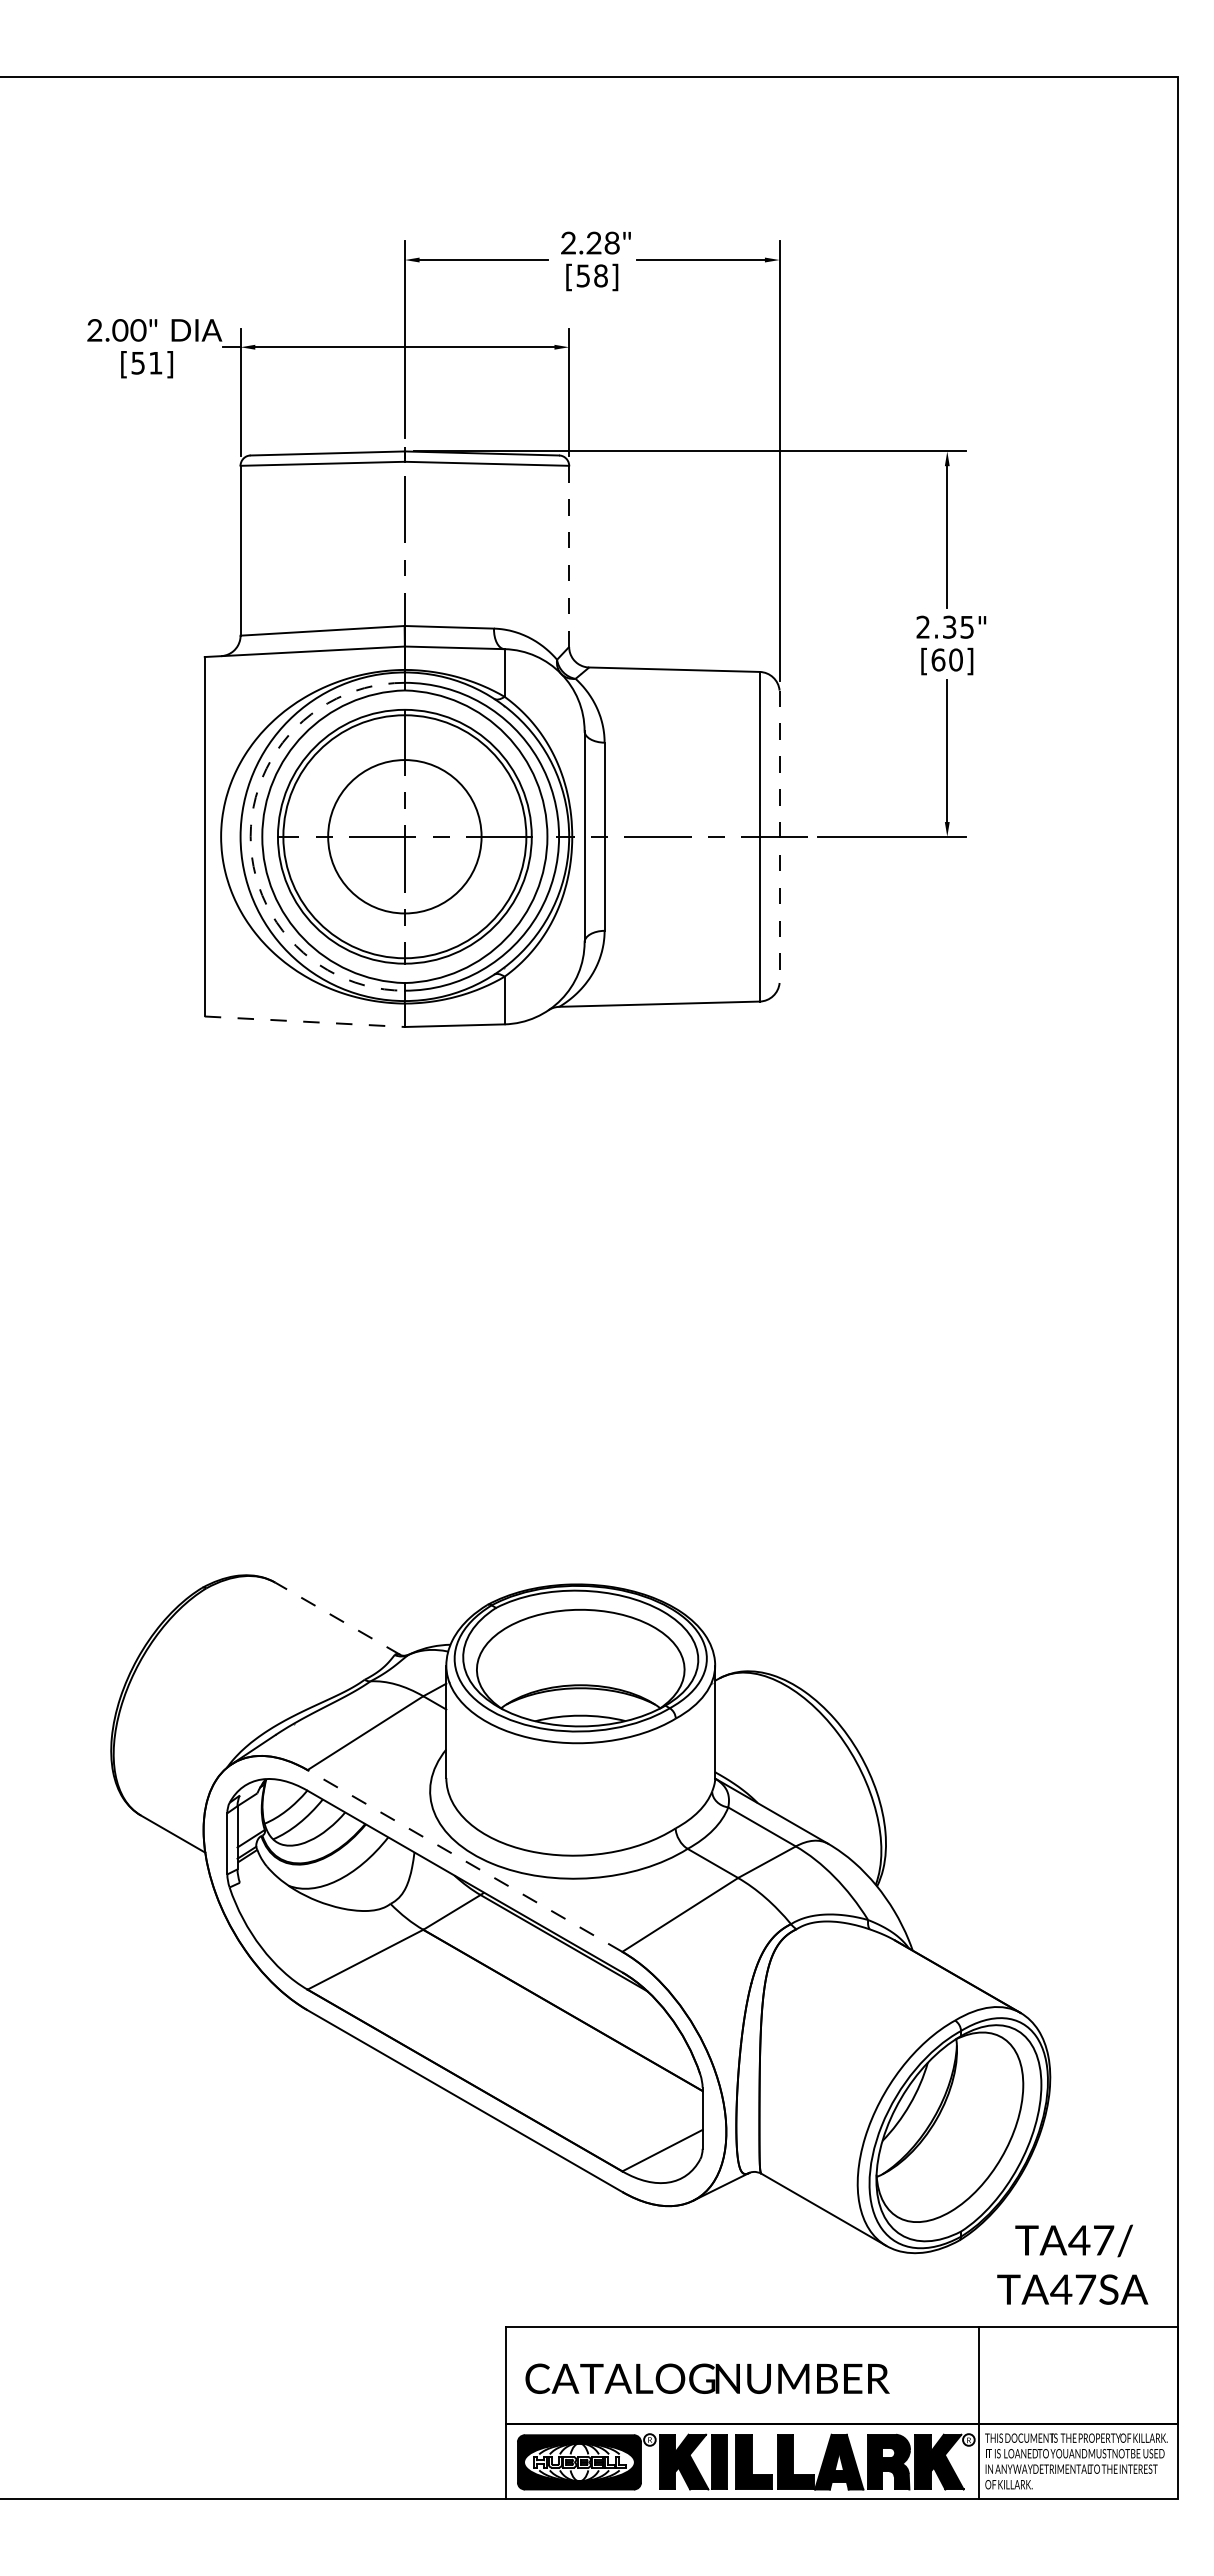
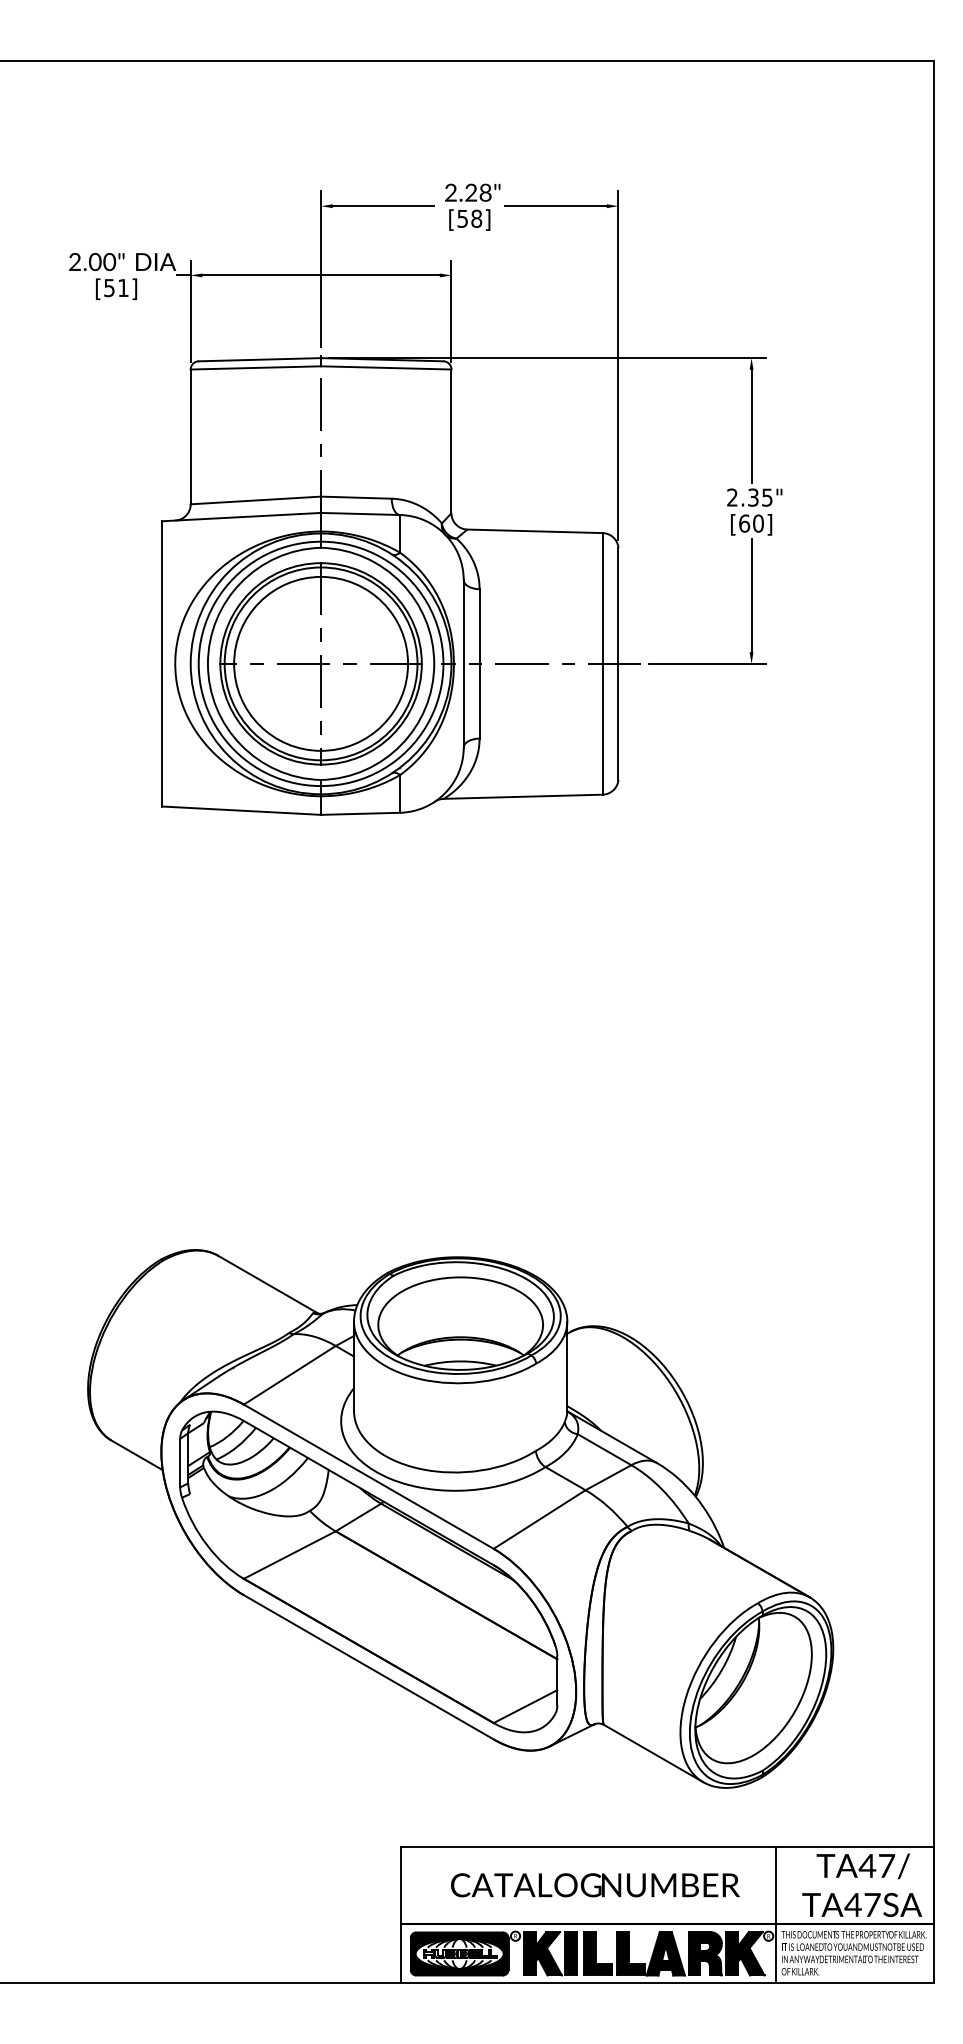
line: (569, 556) -> (451, 441), dashed -> solid
arc: (250, 836) -> (198, 663), dashed -> solid
circle: (404, 836) -> (320, 663), size x1.43
line: (779, 837) -> (618, 664), dashed -> solid
line: (305, 1021) -> (242, 810), dashed -> solid
line: (337, 1618) -> (267, 1284), dashed -> solid
line: (464, 1860) -> (368, 1476), dashed -> solid
text: (1072, 2264) -> (862, 1885), moved
text: (707, 2378) -> (595, 1885), moved

